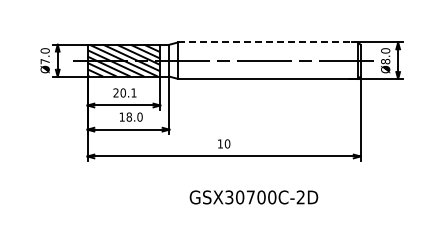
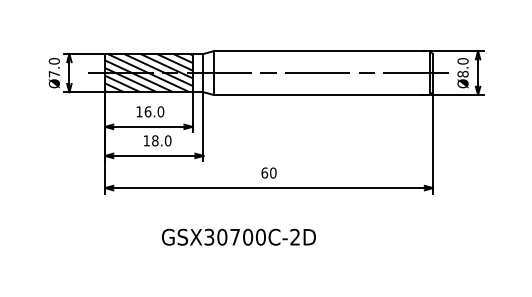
line: (268, 42) -> (322, 51), dashed -> solid
text: (124, 92) -> (149, 111), 20.1 -> 16.0
text: (220, 143) -> (264, 172), 10 -> 60
text: (253, 197) -> (238, 237), moved

